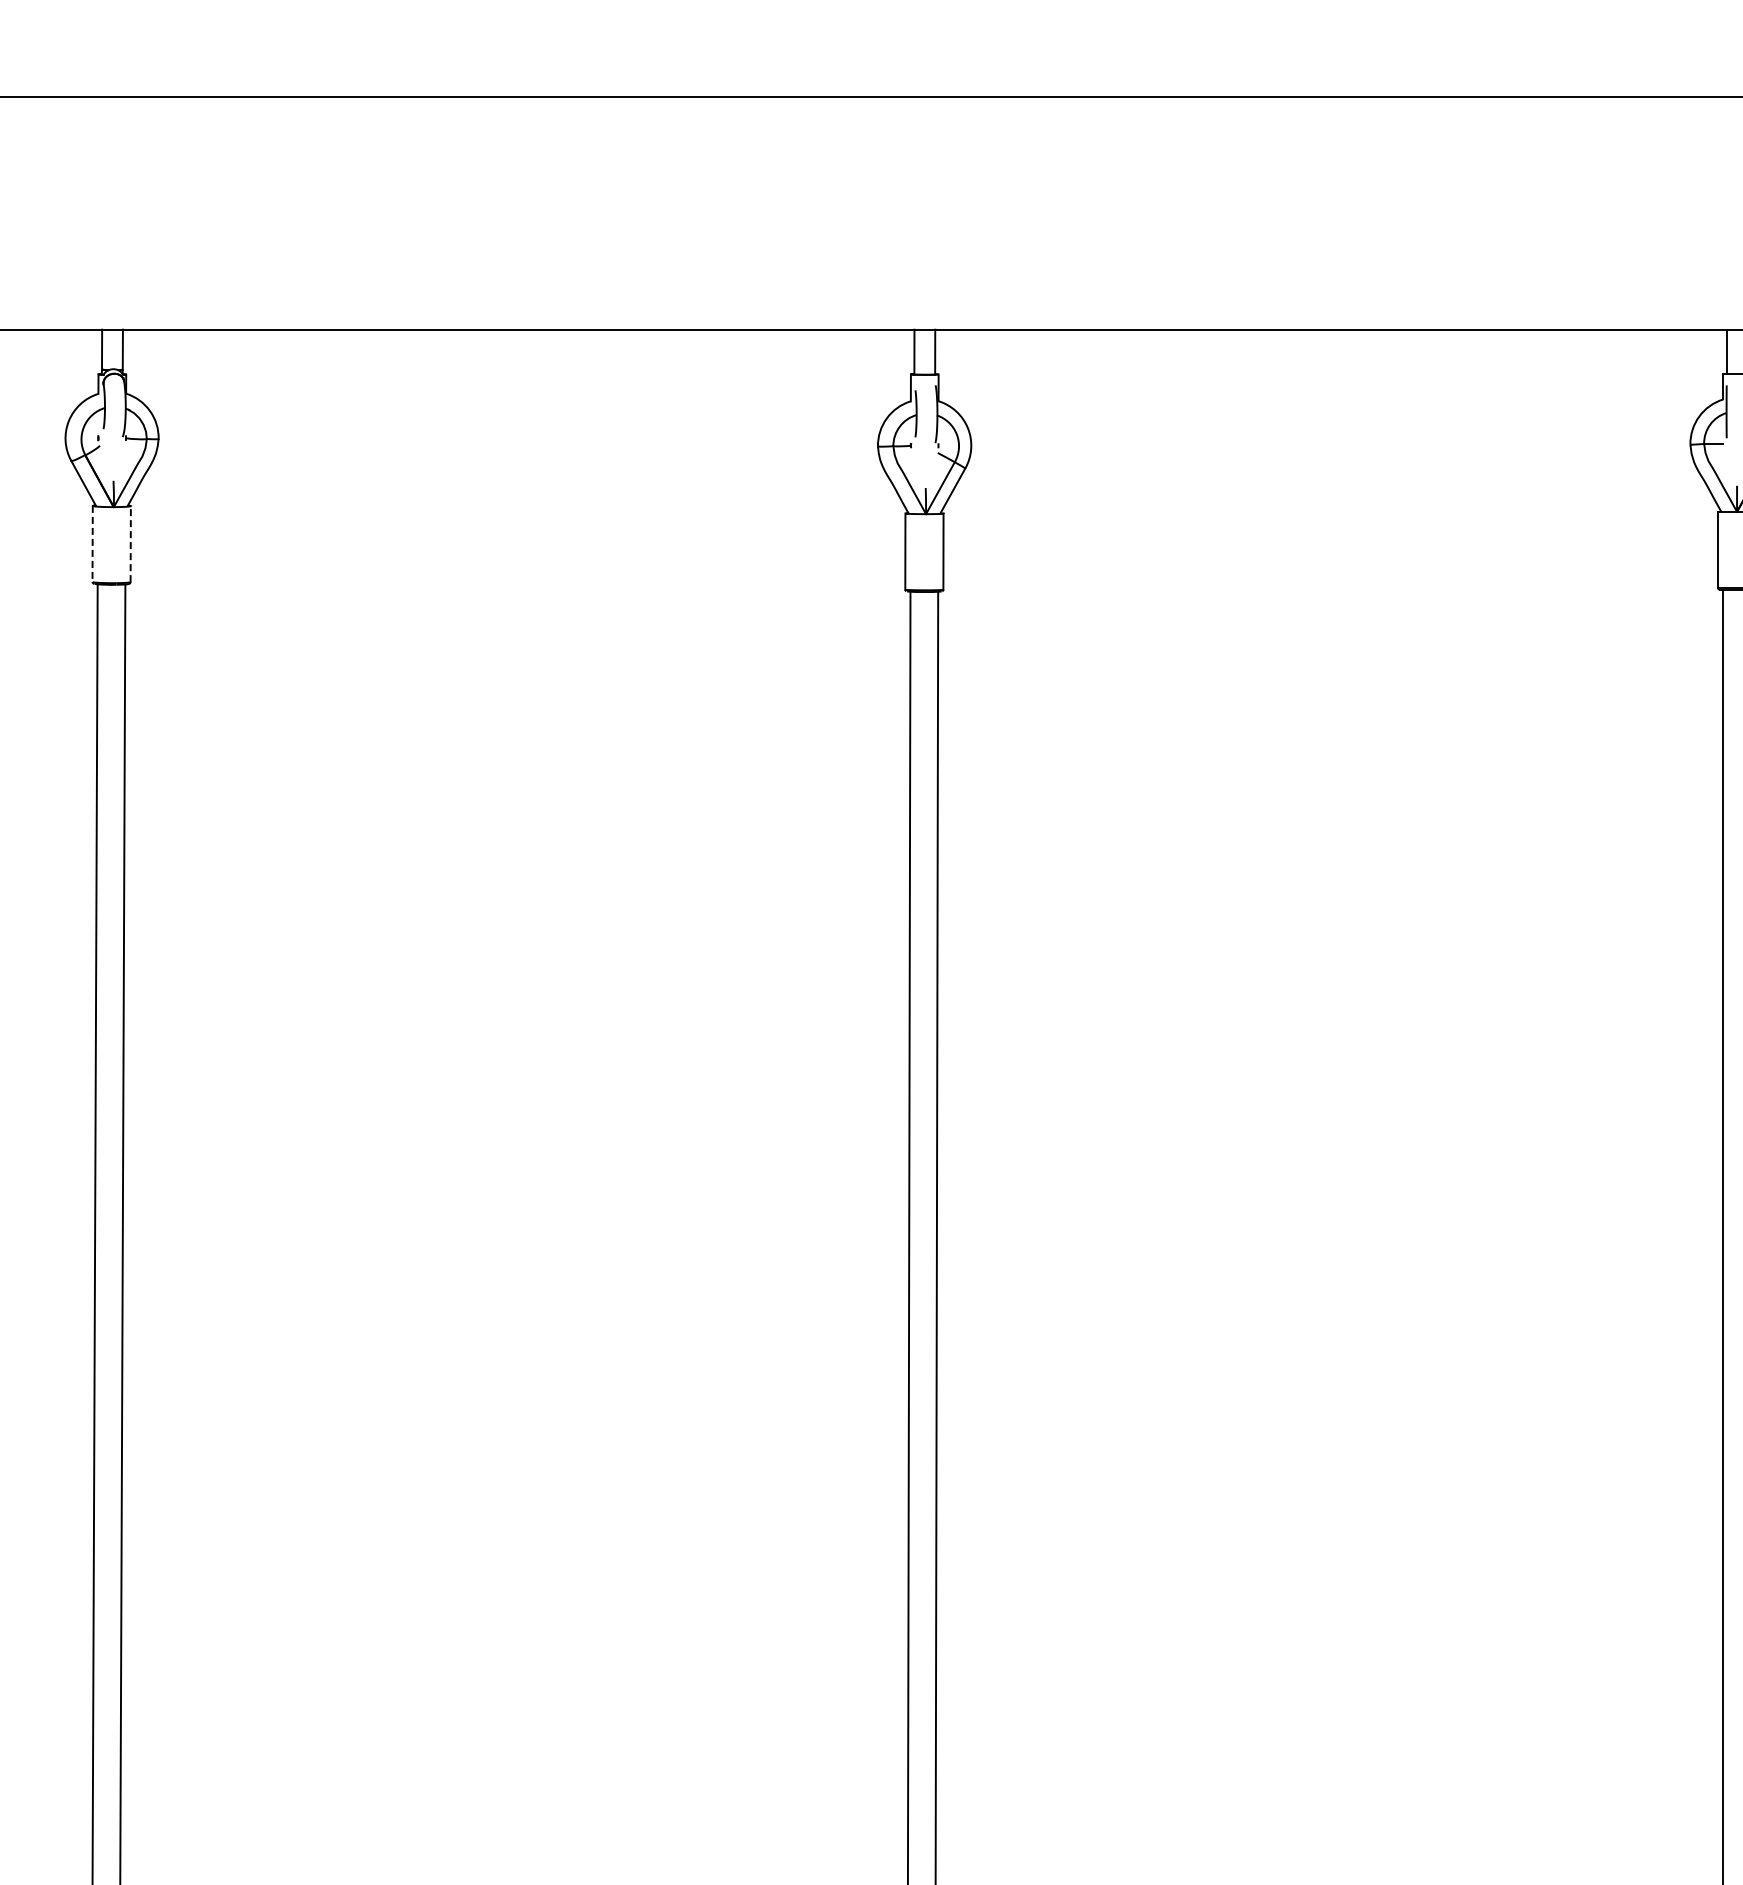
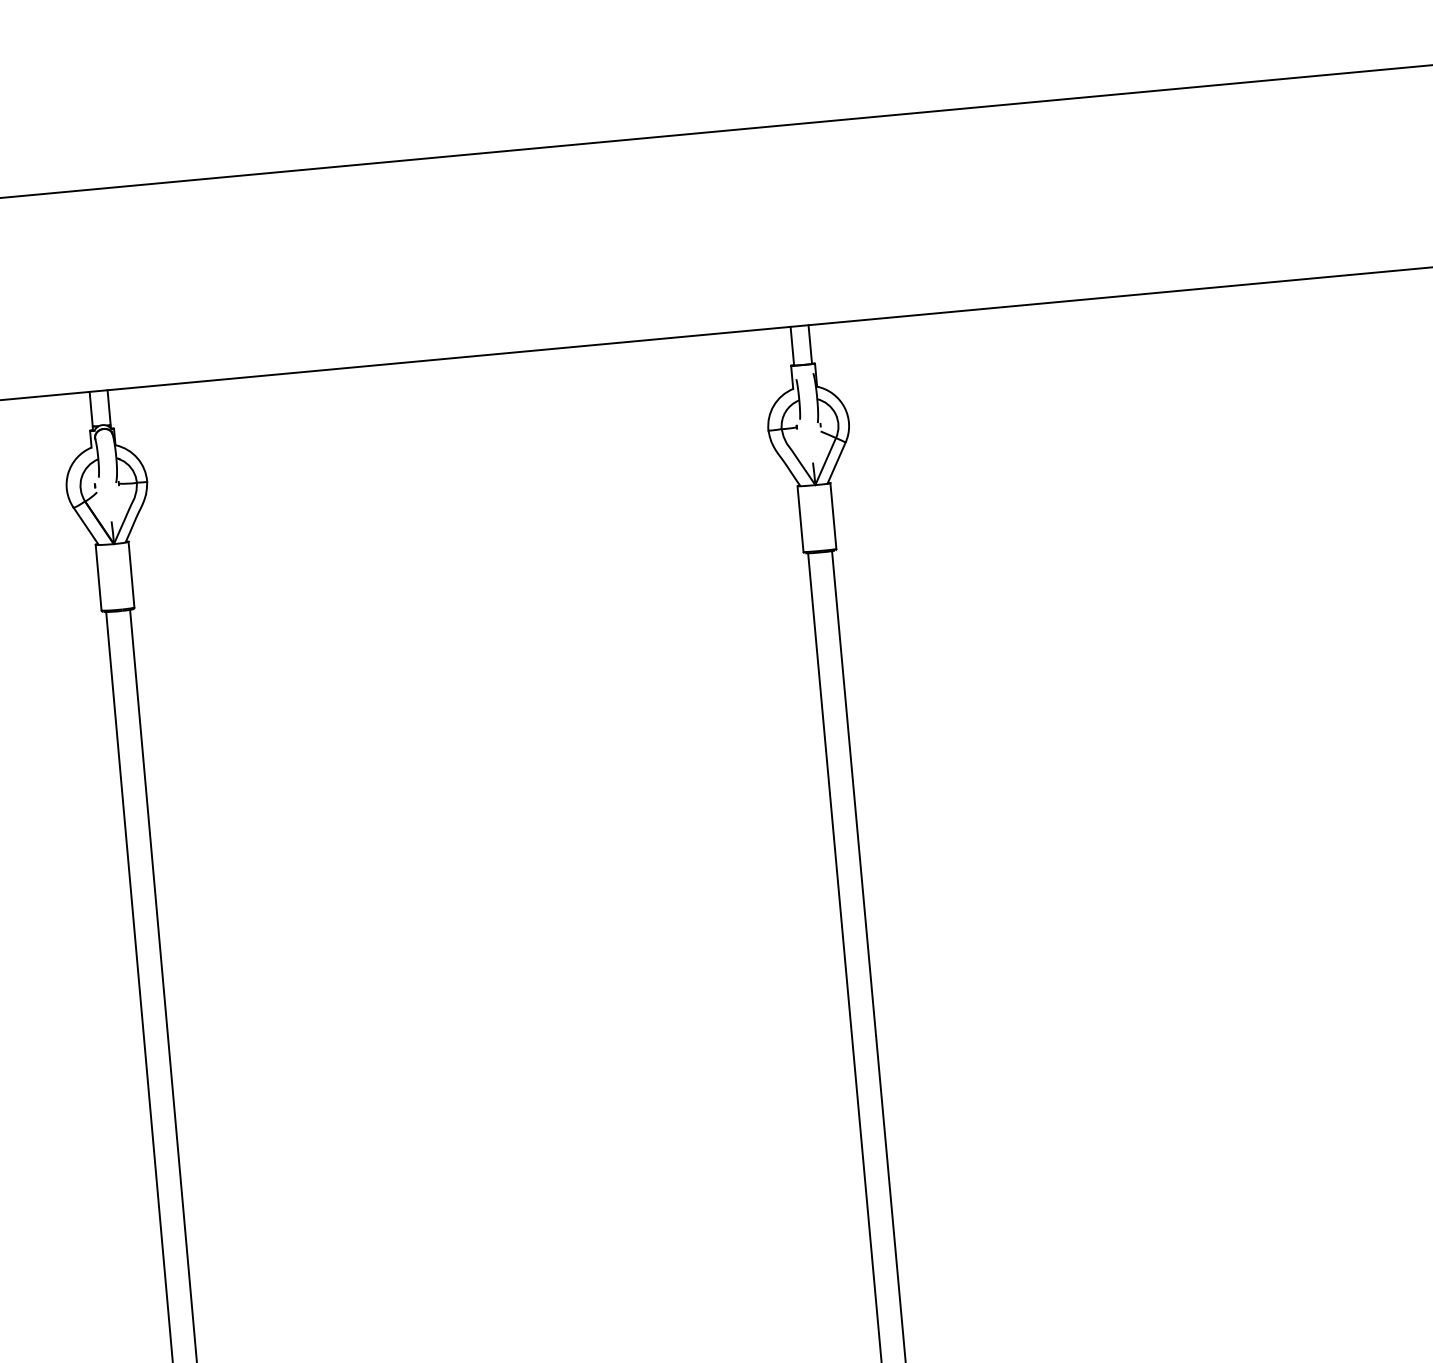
line: (130, 543) -> (131, 574), dashed -> solid
line: (92, 544) -> (98, 578), dashed -> solid

